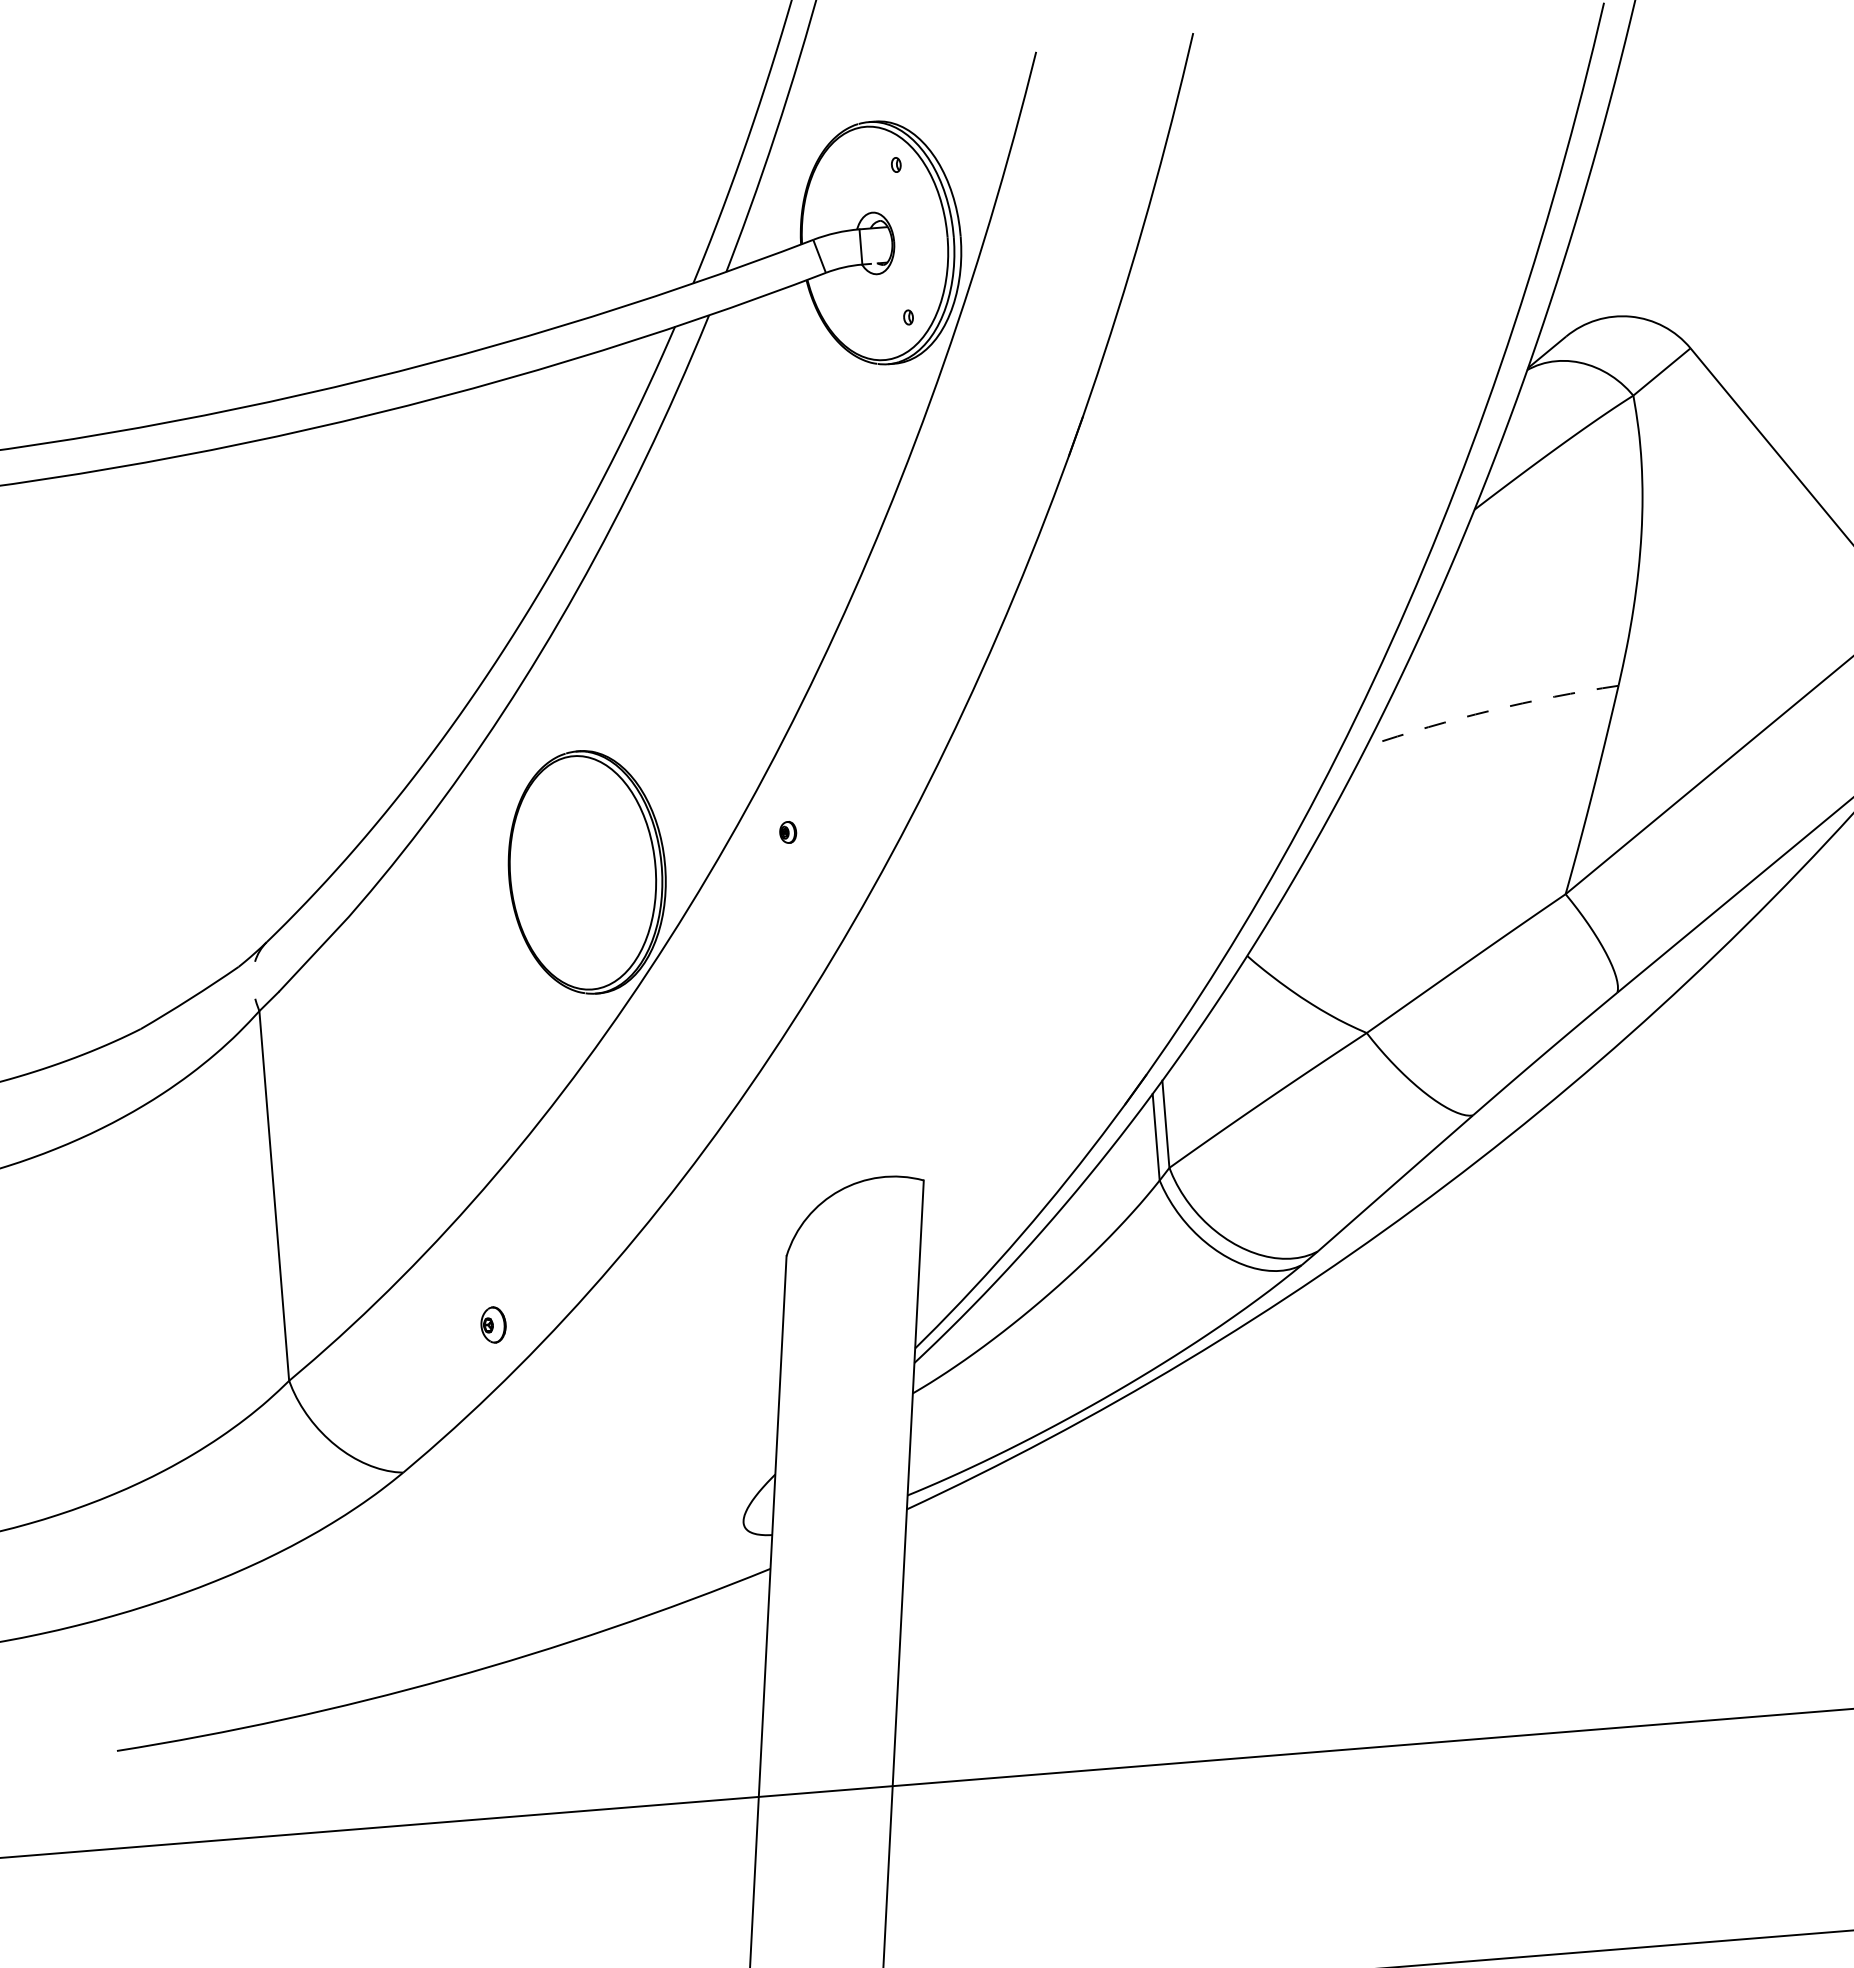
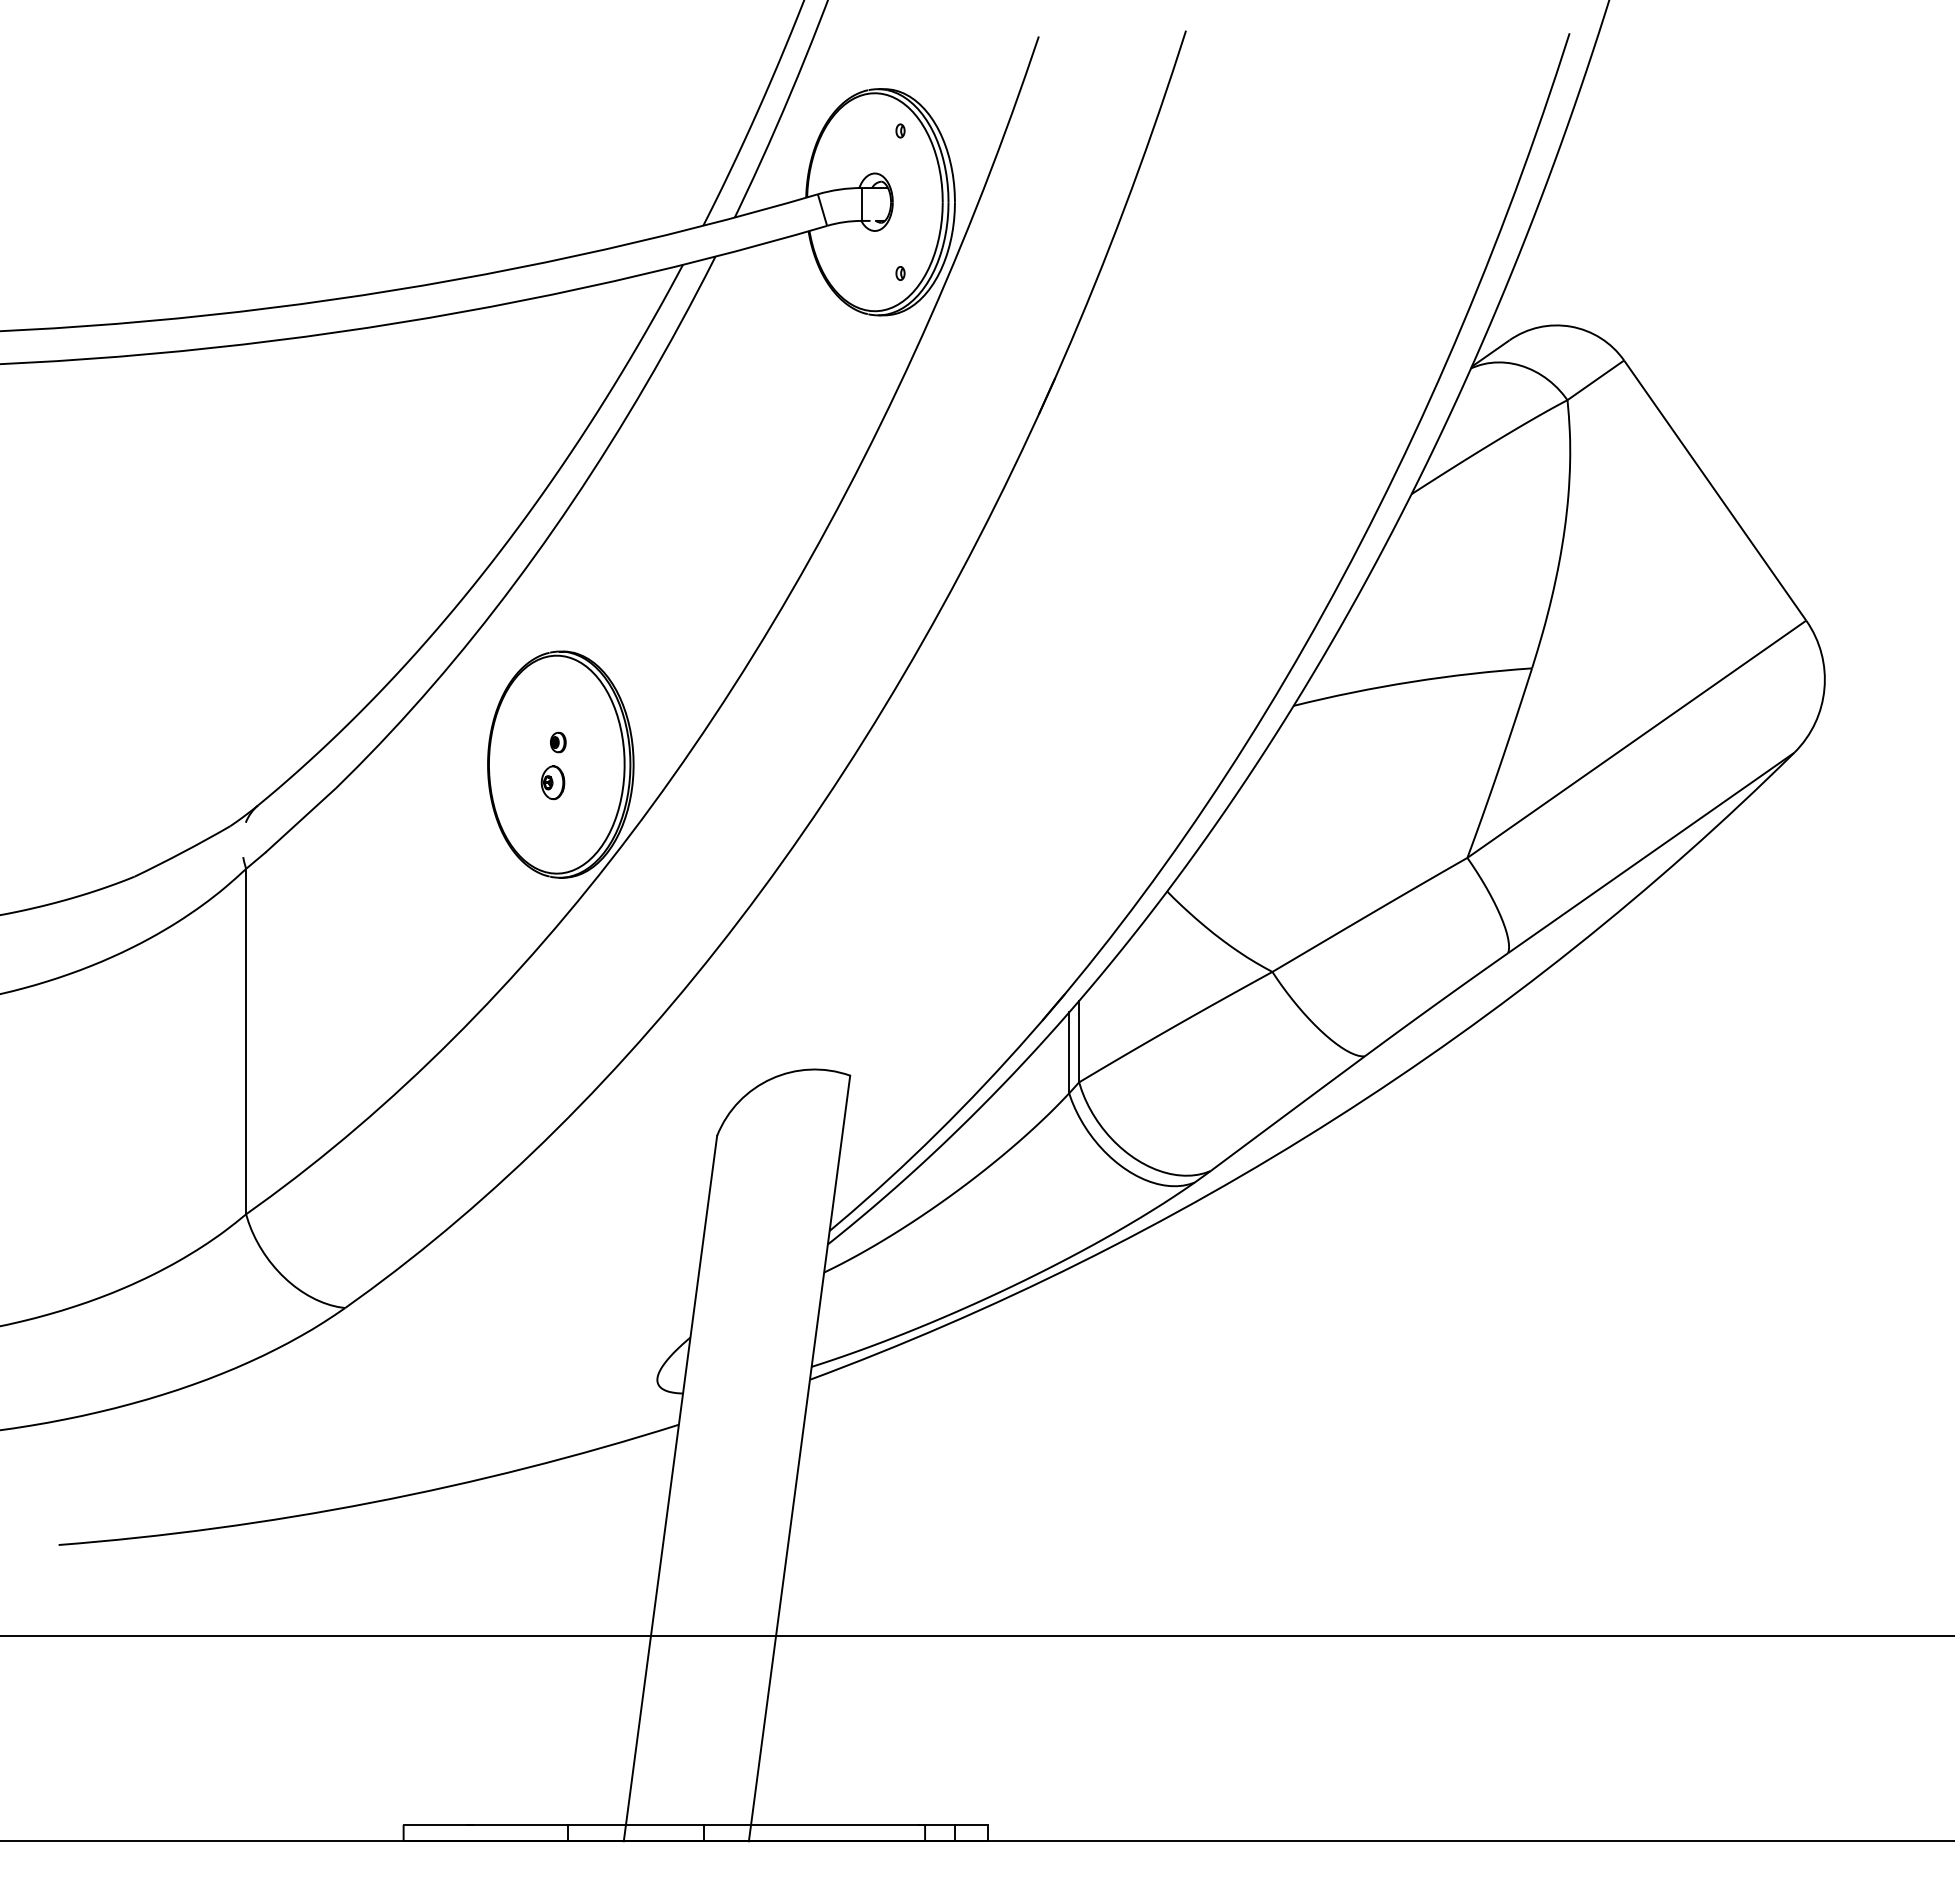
arc: (1491, 710) -> (1412, 681), dashed -> solid
part: (788, 832) -> (558, 742), moved
part: (492, 1324) -> (552, 782), moved

